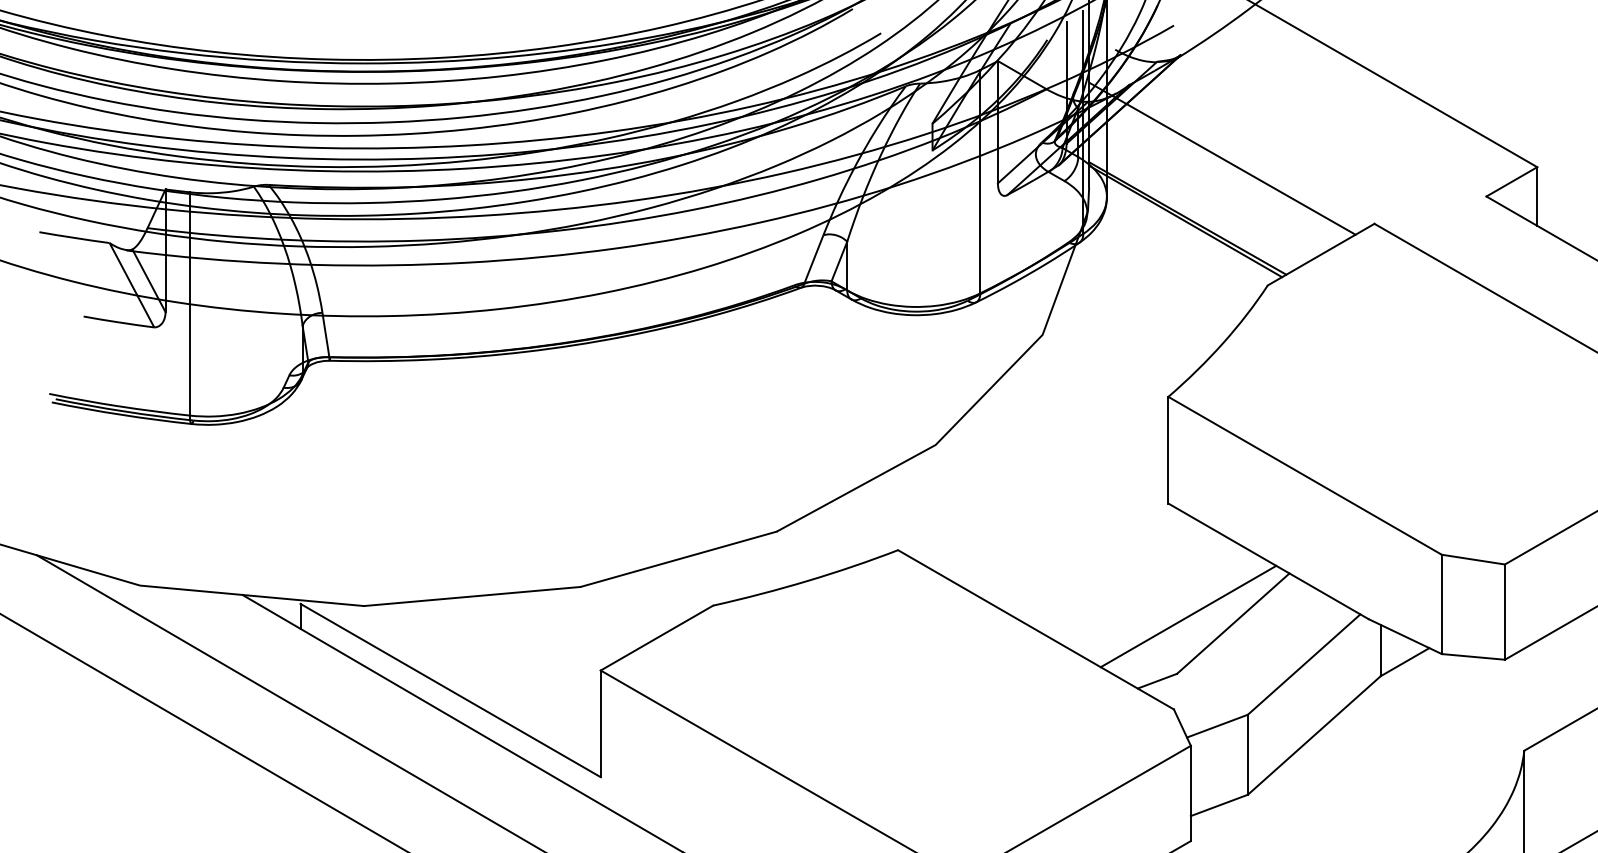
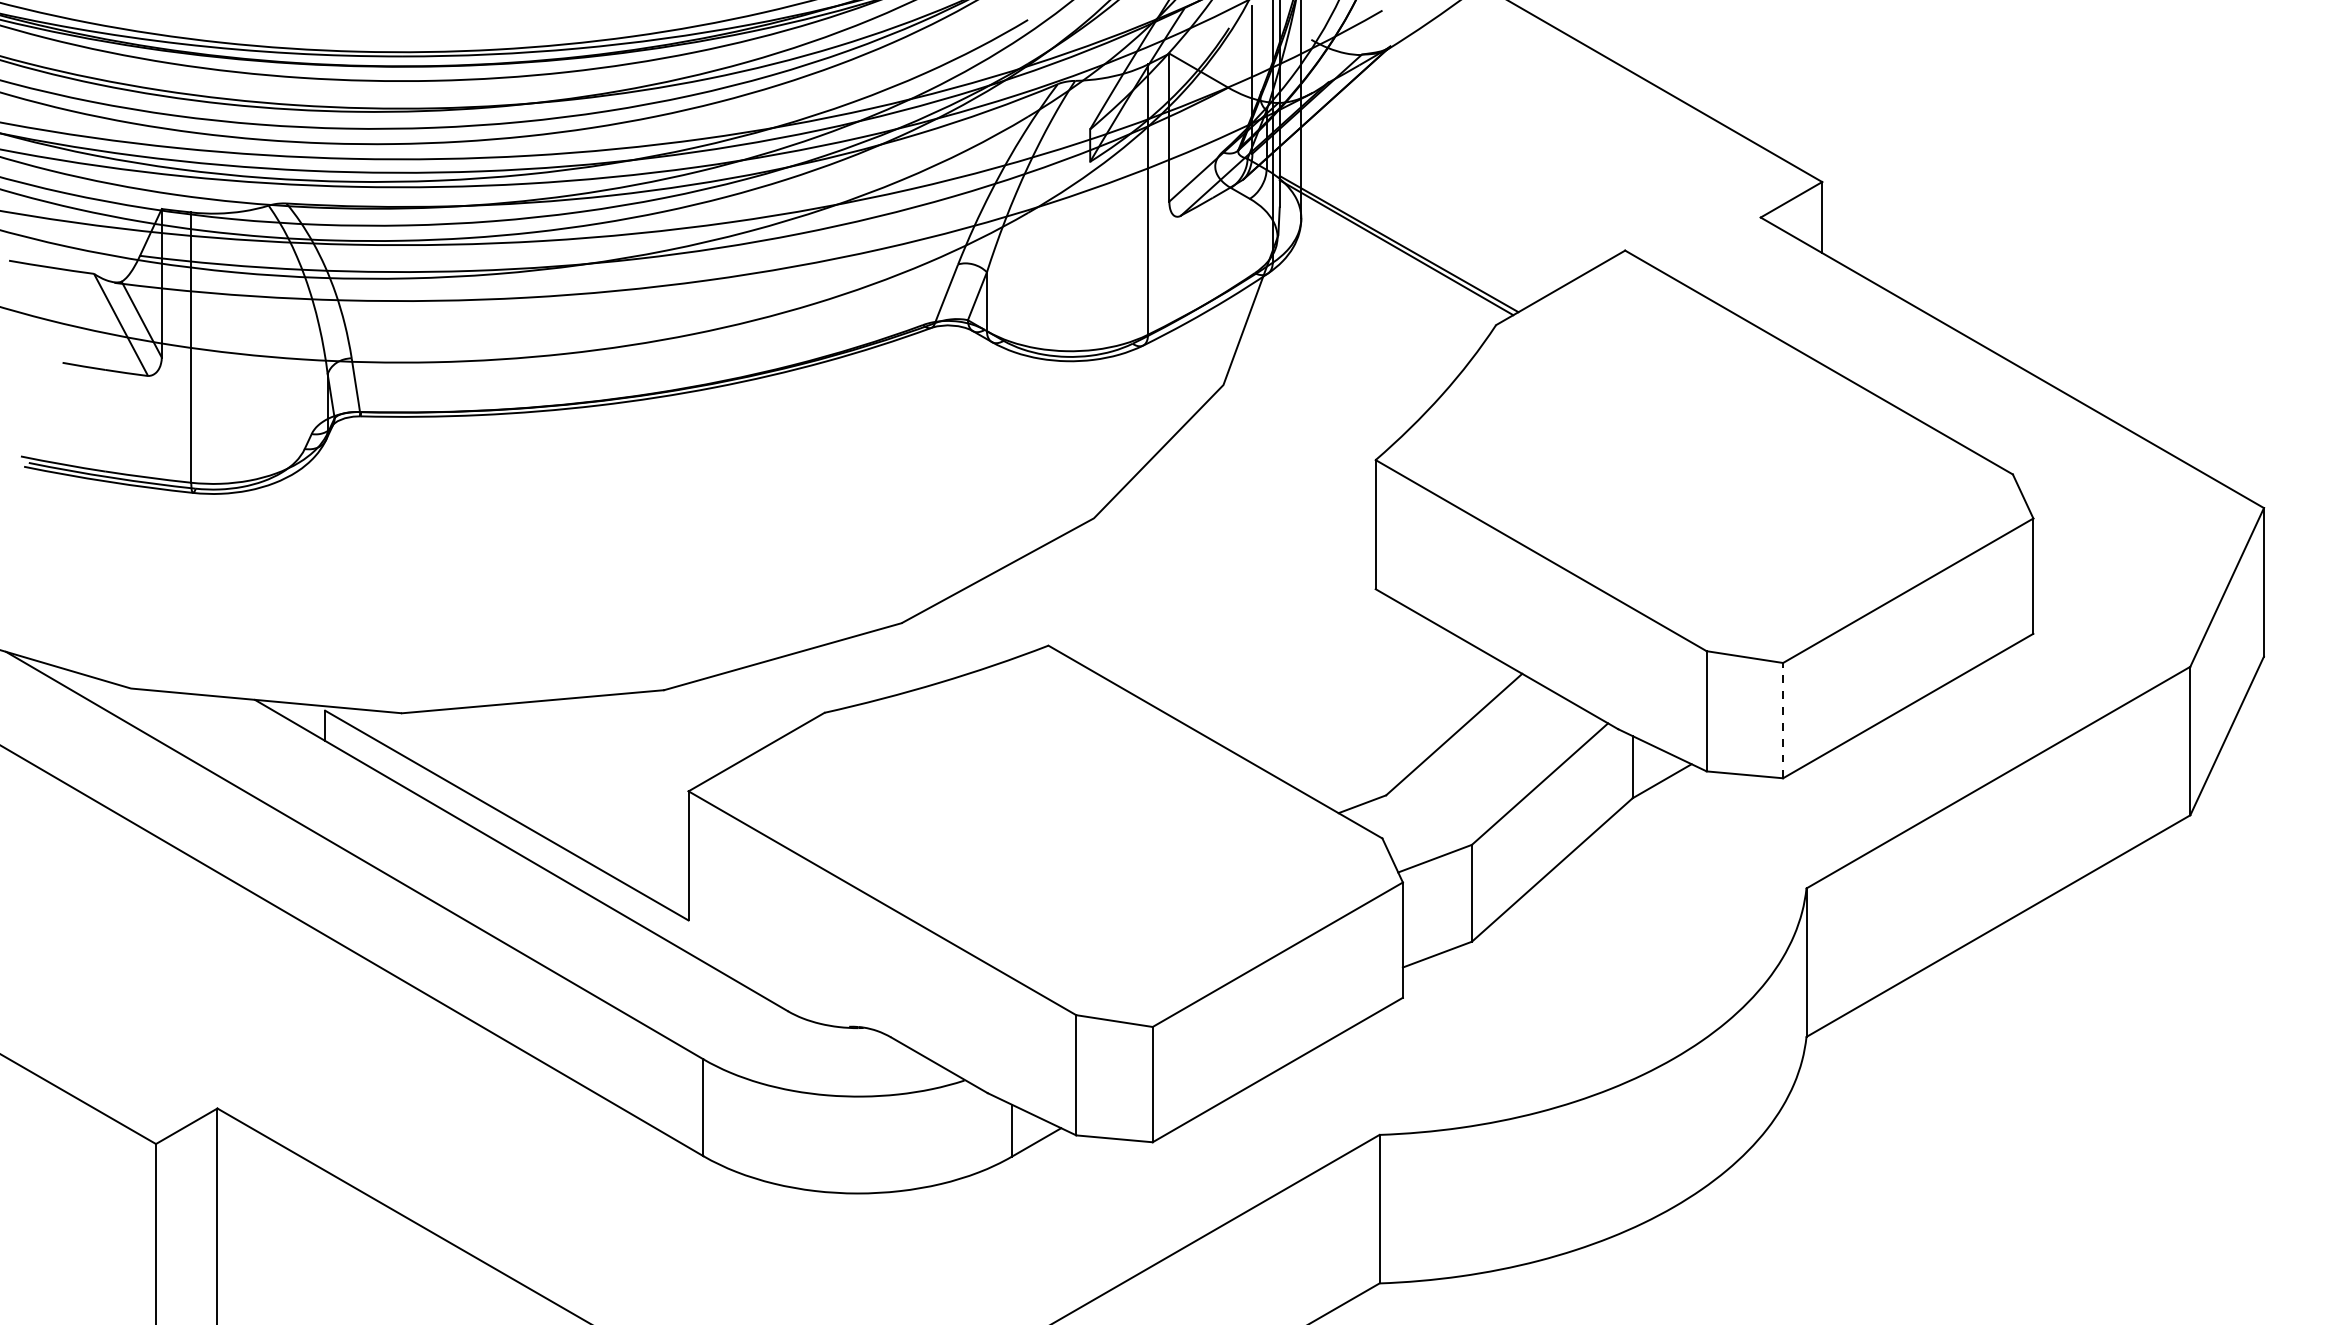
line: (1221, 158) -> (1440, 171), removed
line: (1505, 612) -> (1783, 720), solid -> dashed
line: (1188, 616) -> (1399, 725), removed

